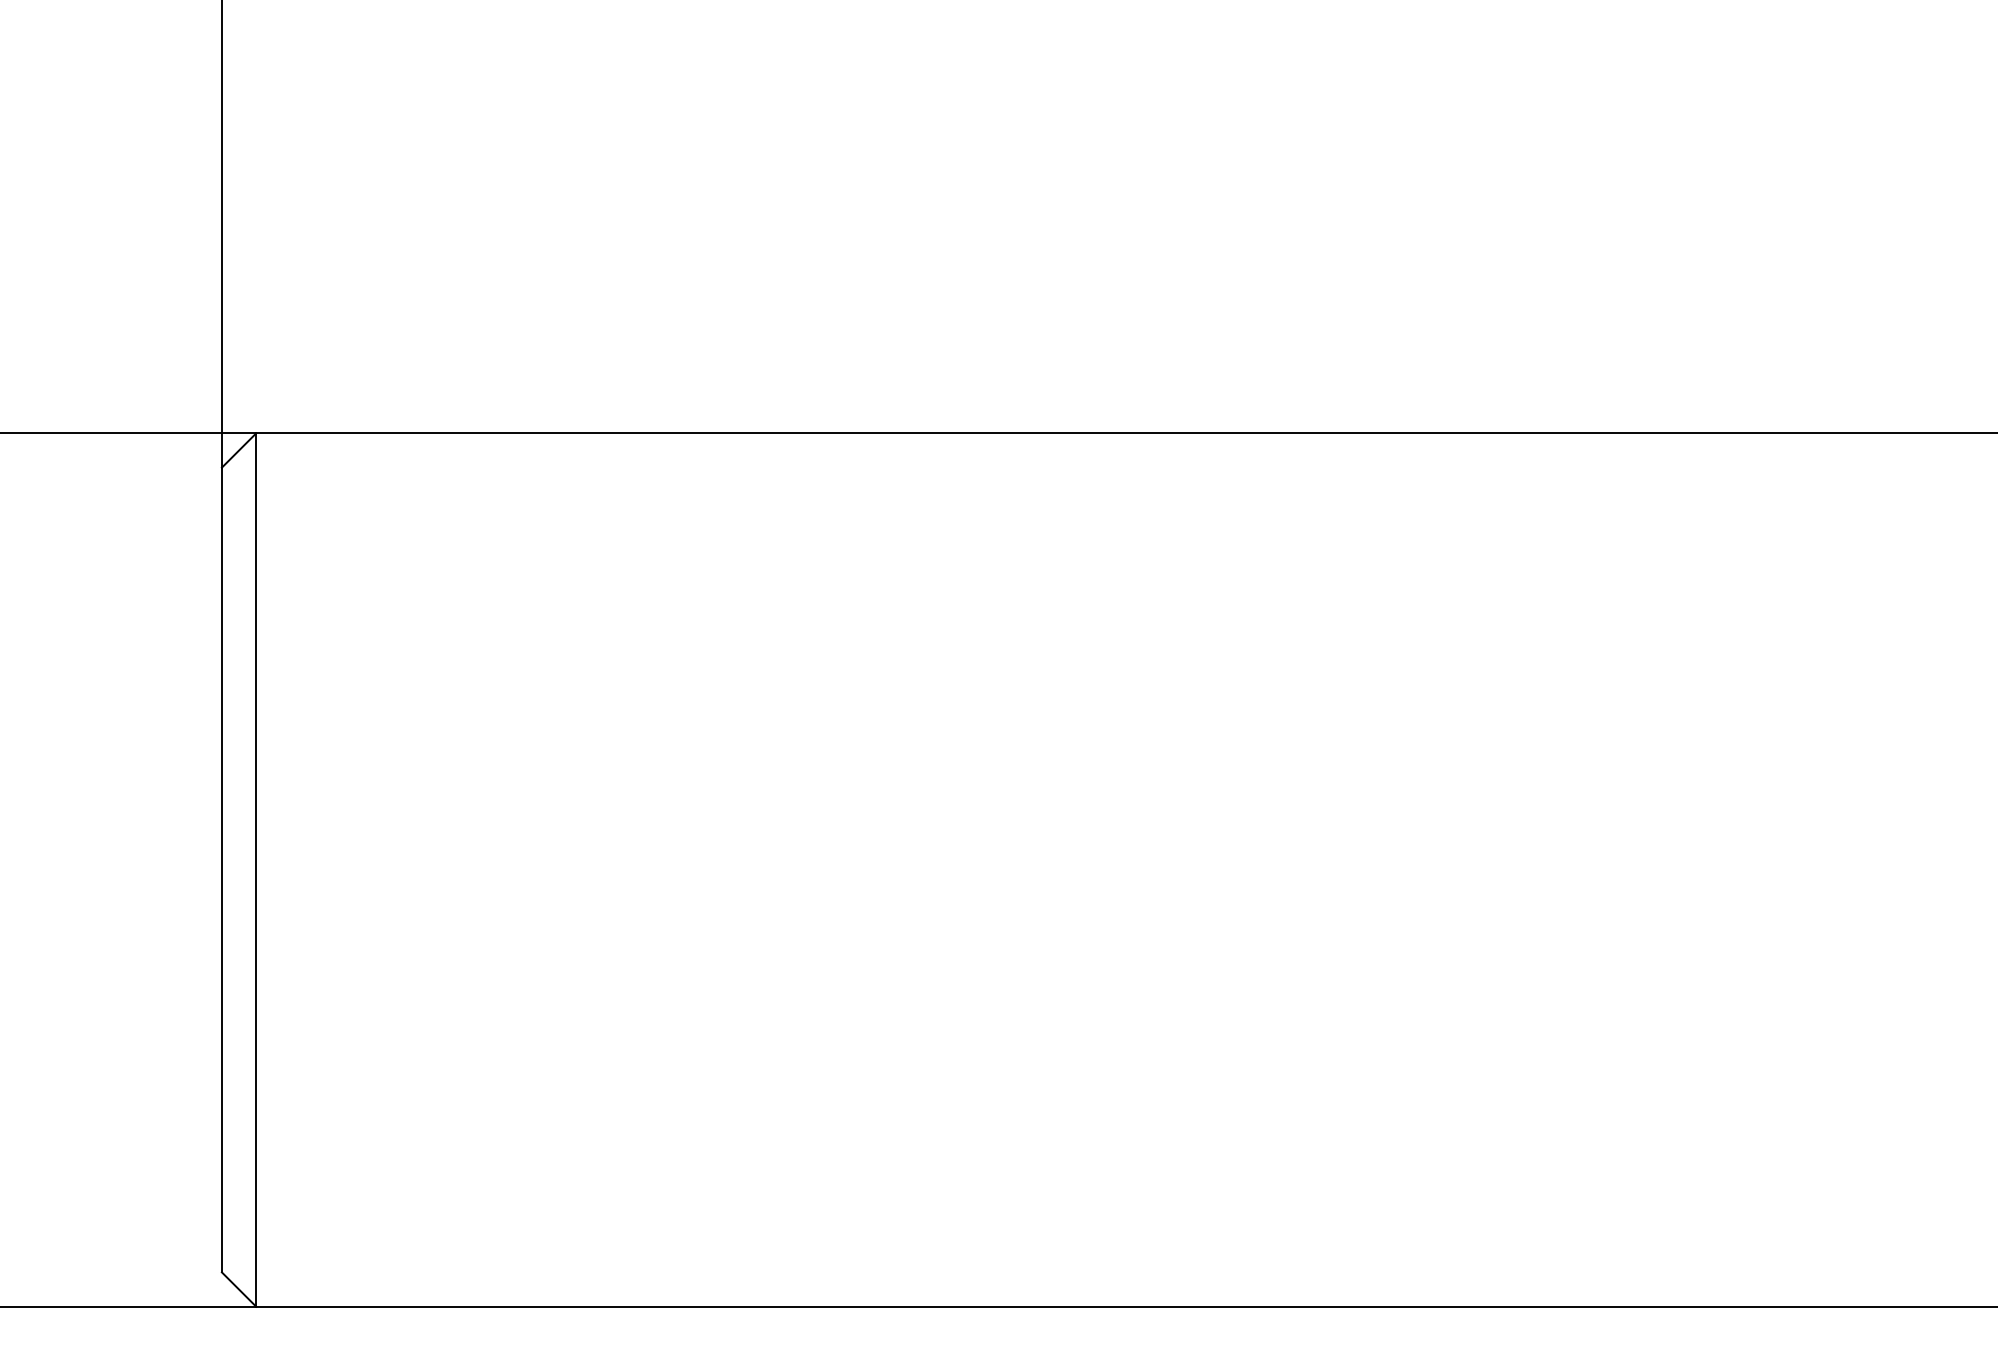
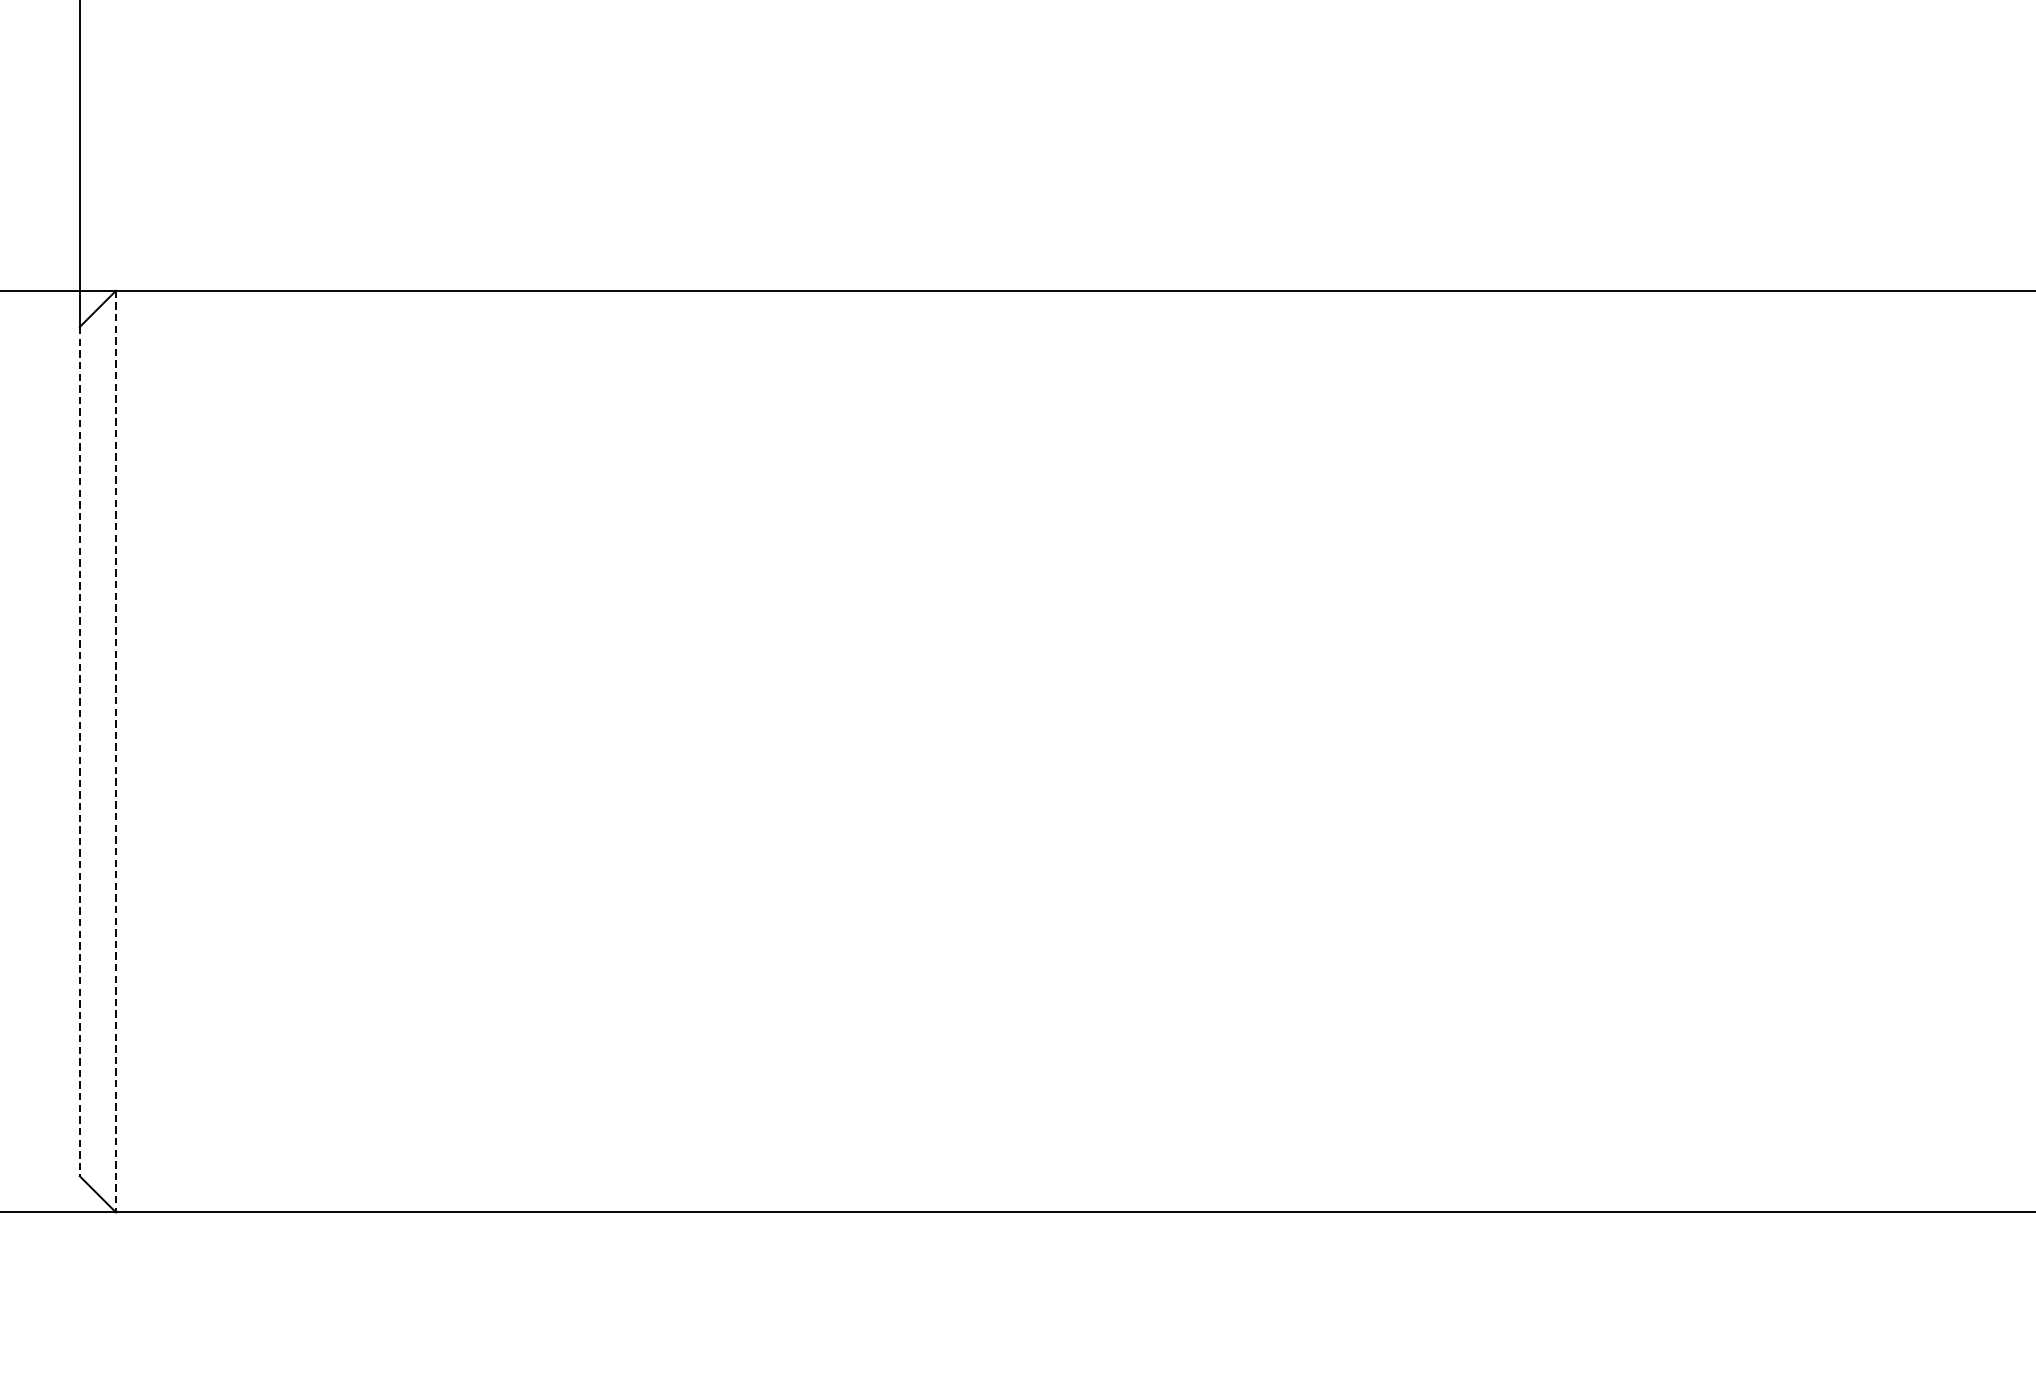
line: (221, 870) -> (79, 752), solid -> dashed
line: (256, 870) -> (116, 752), solid -> dashed

